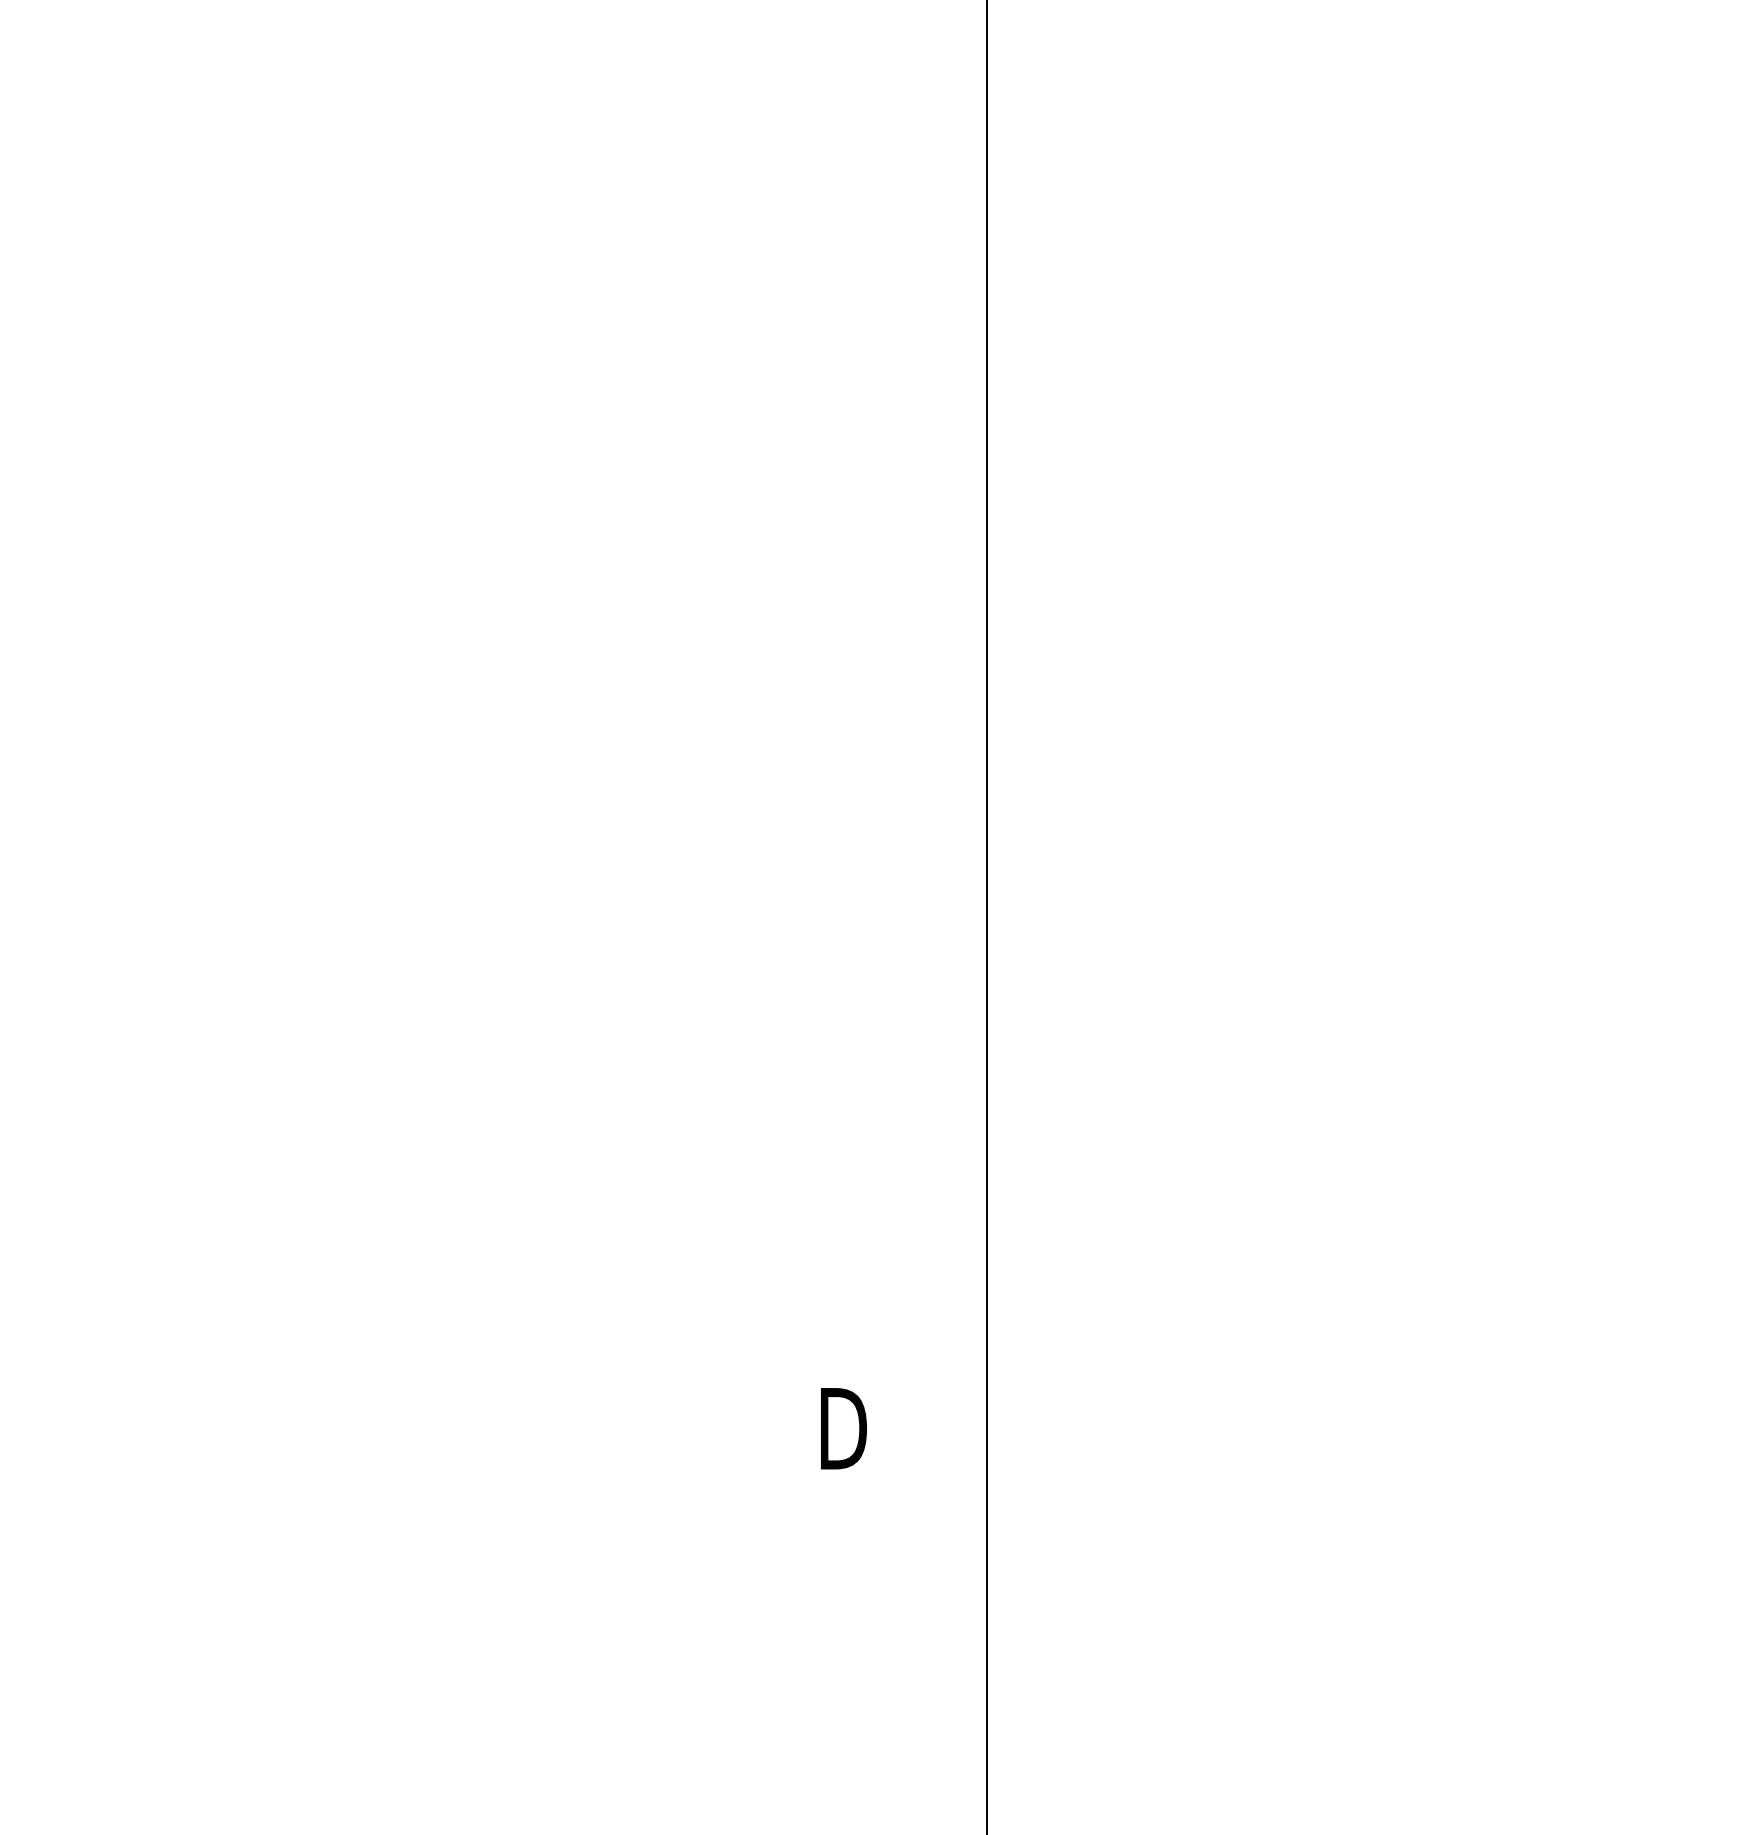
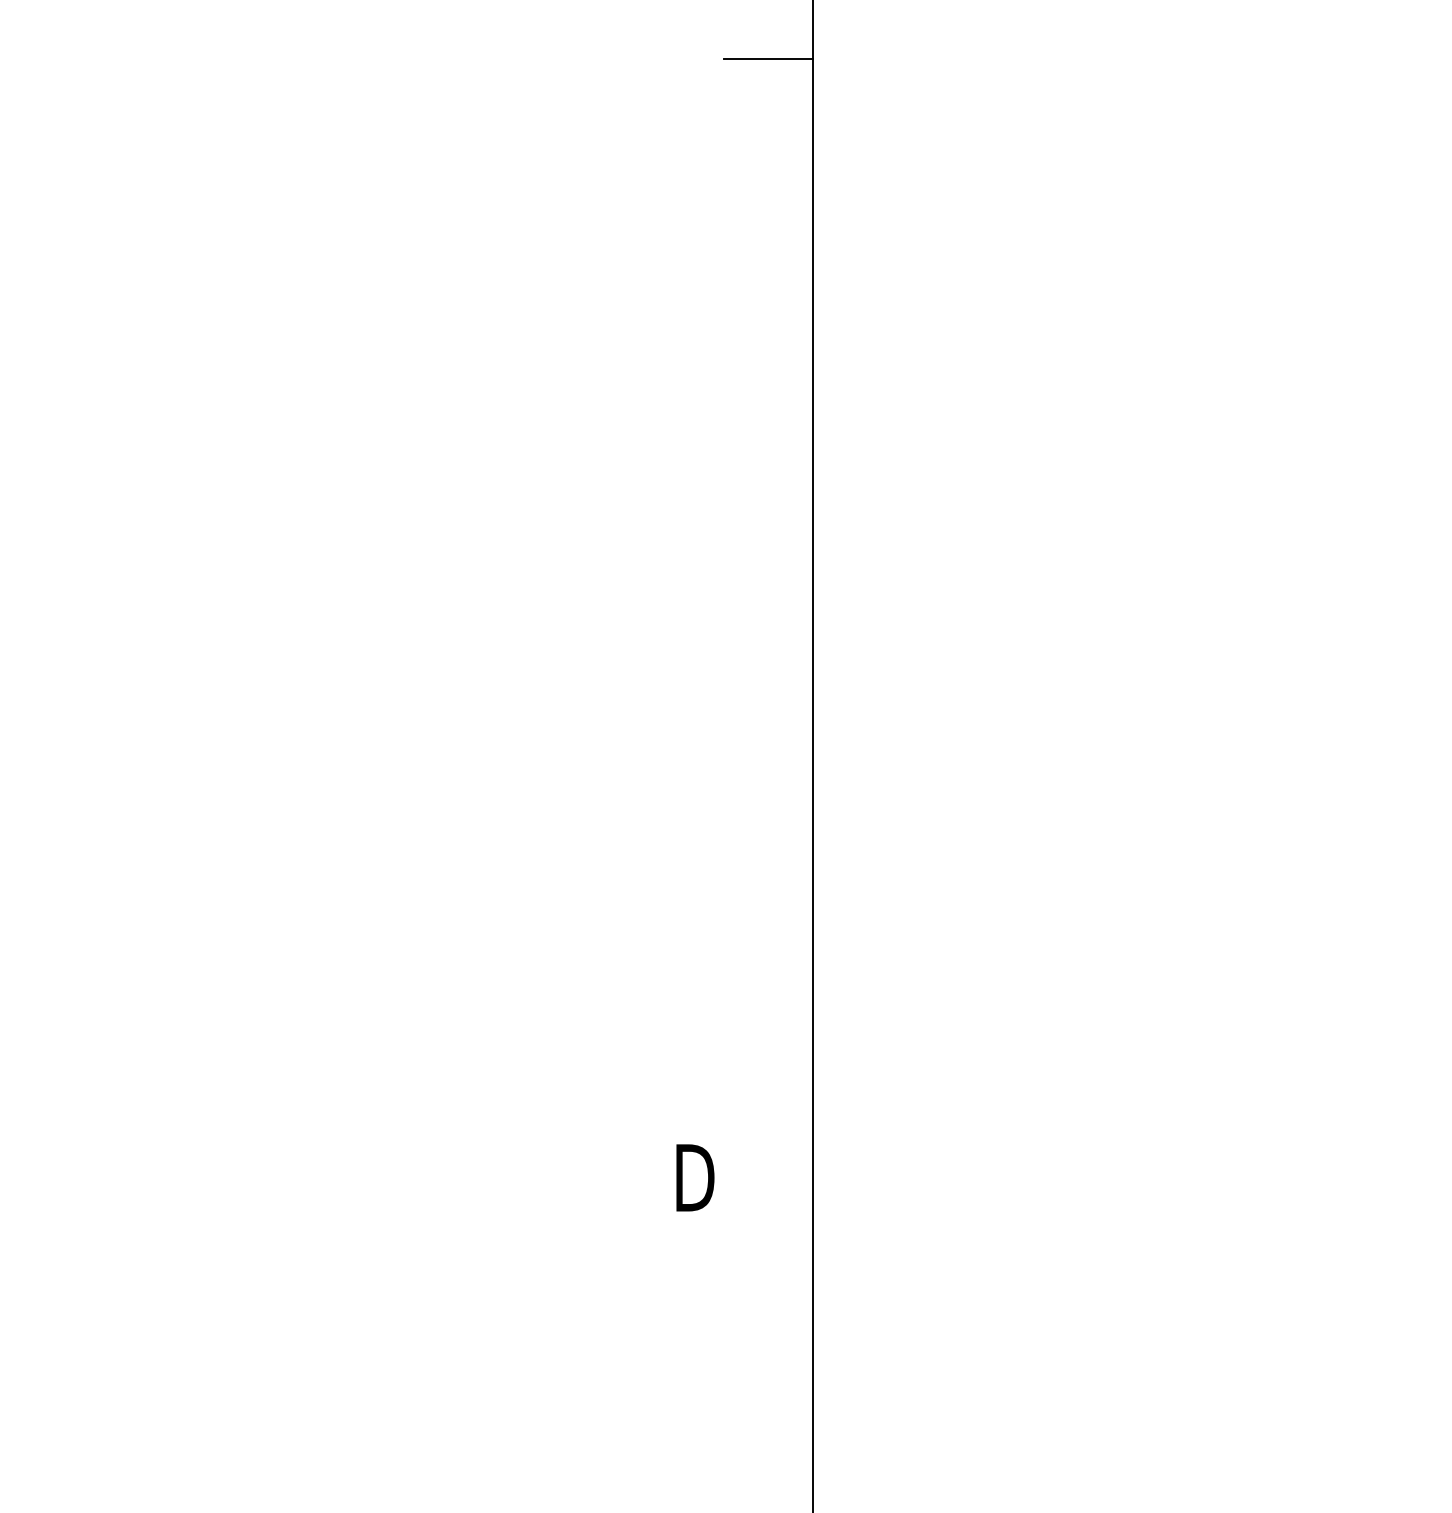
line: (931, 71) -> (767, 59), added

